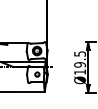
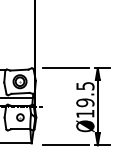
line: (67, 42) -> (66, 68), added
line: (67, 92) -> (66, 144), added

